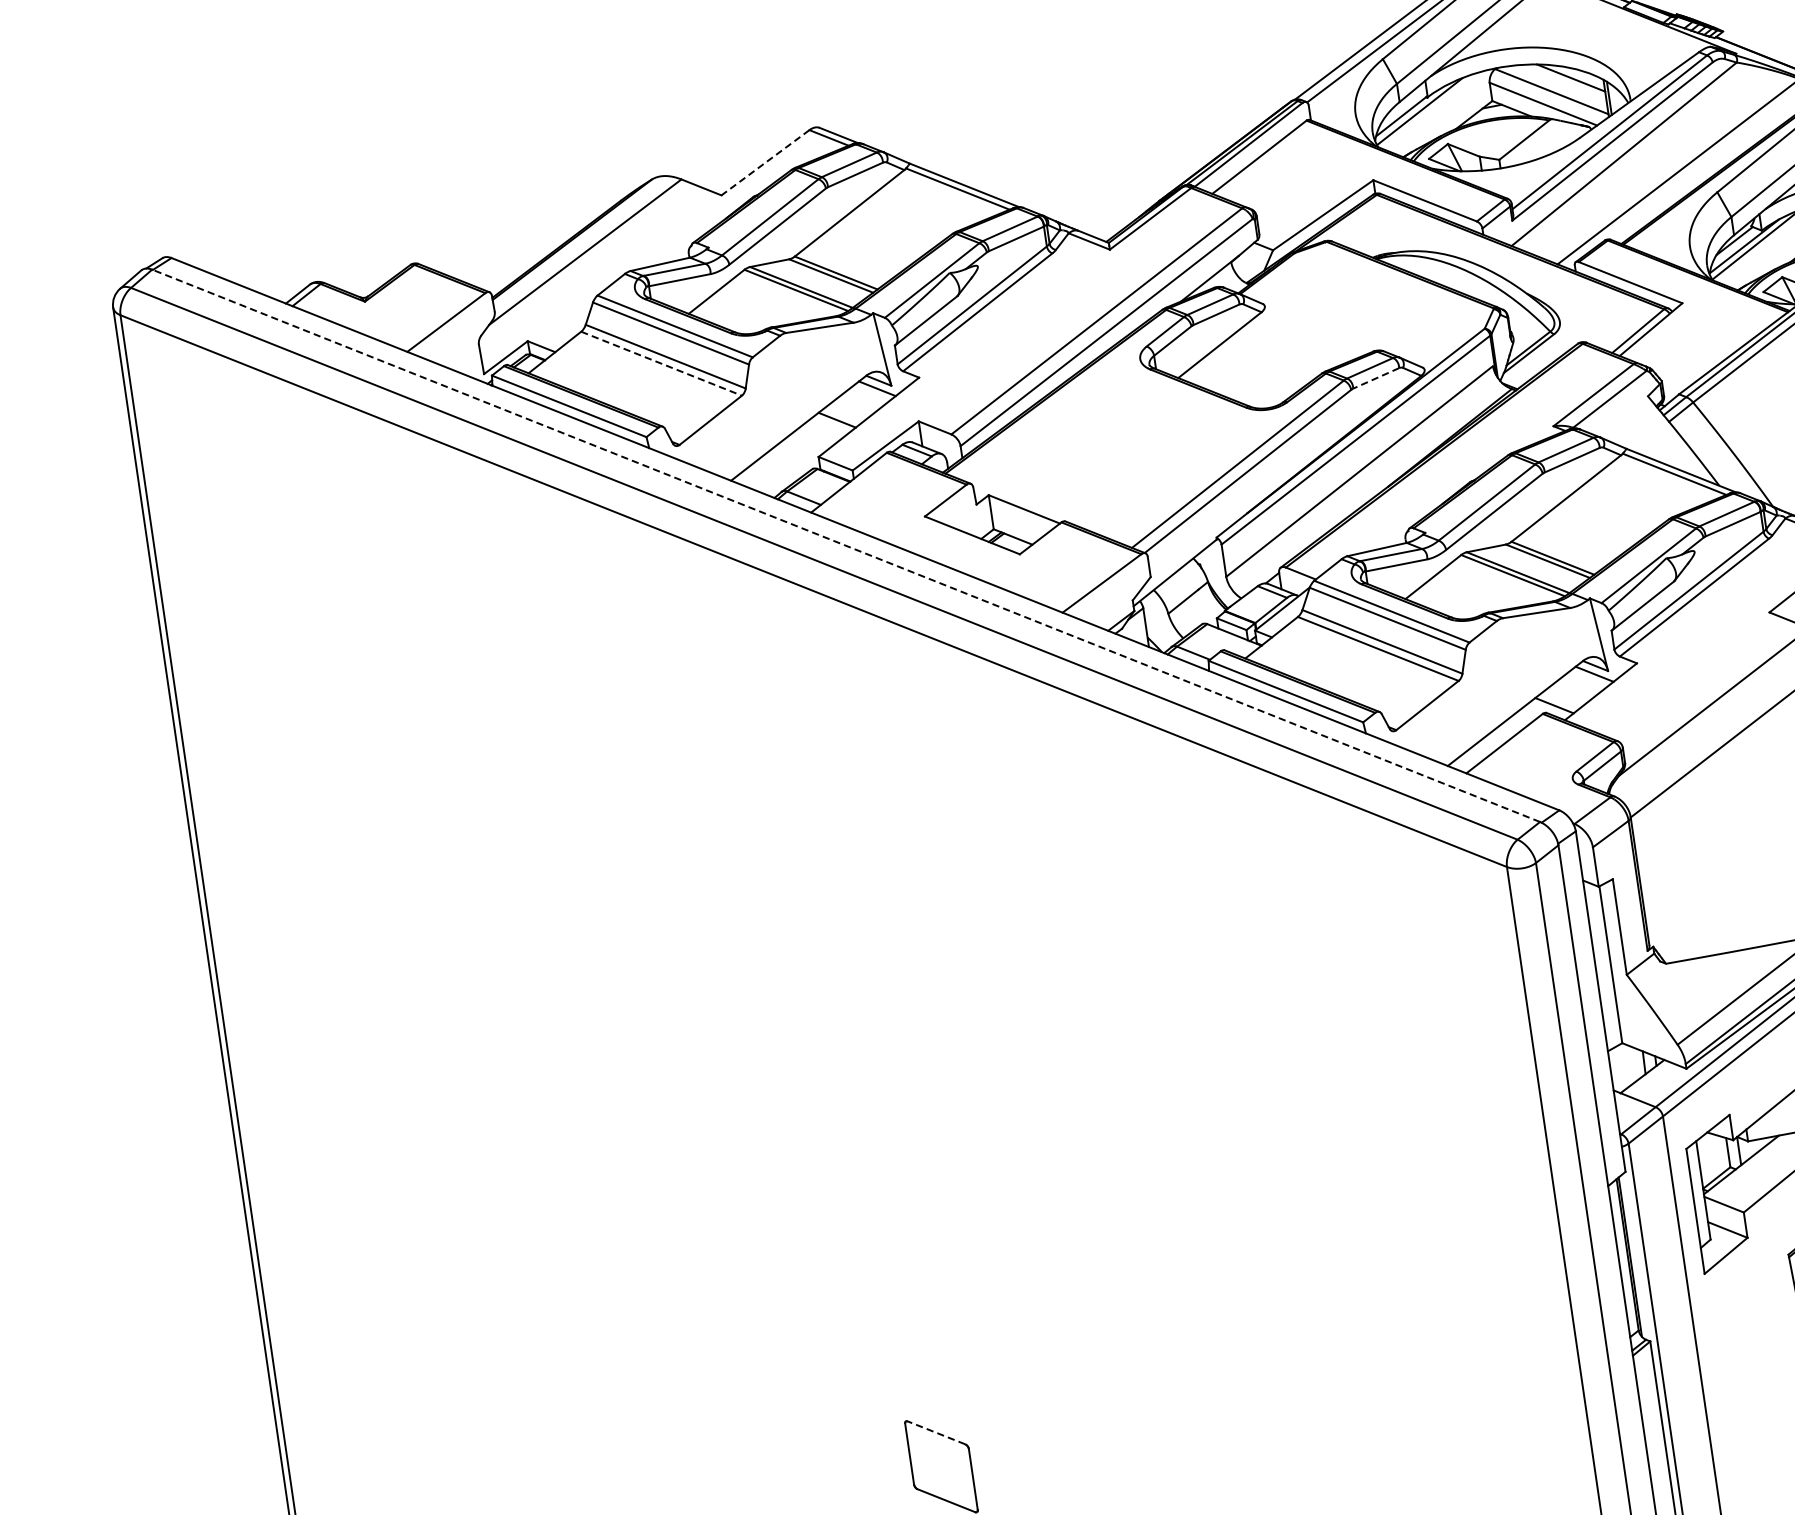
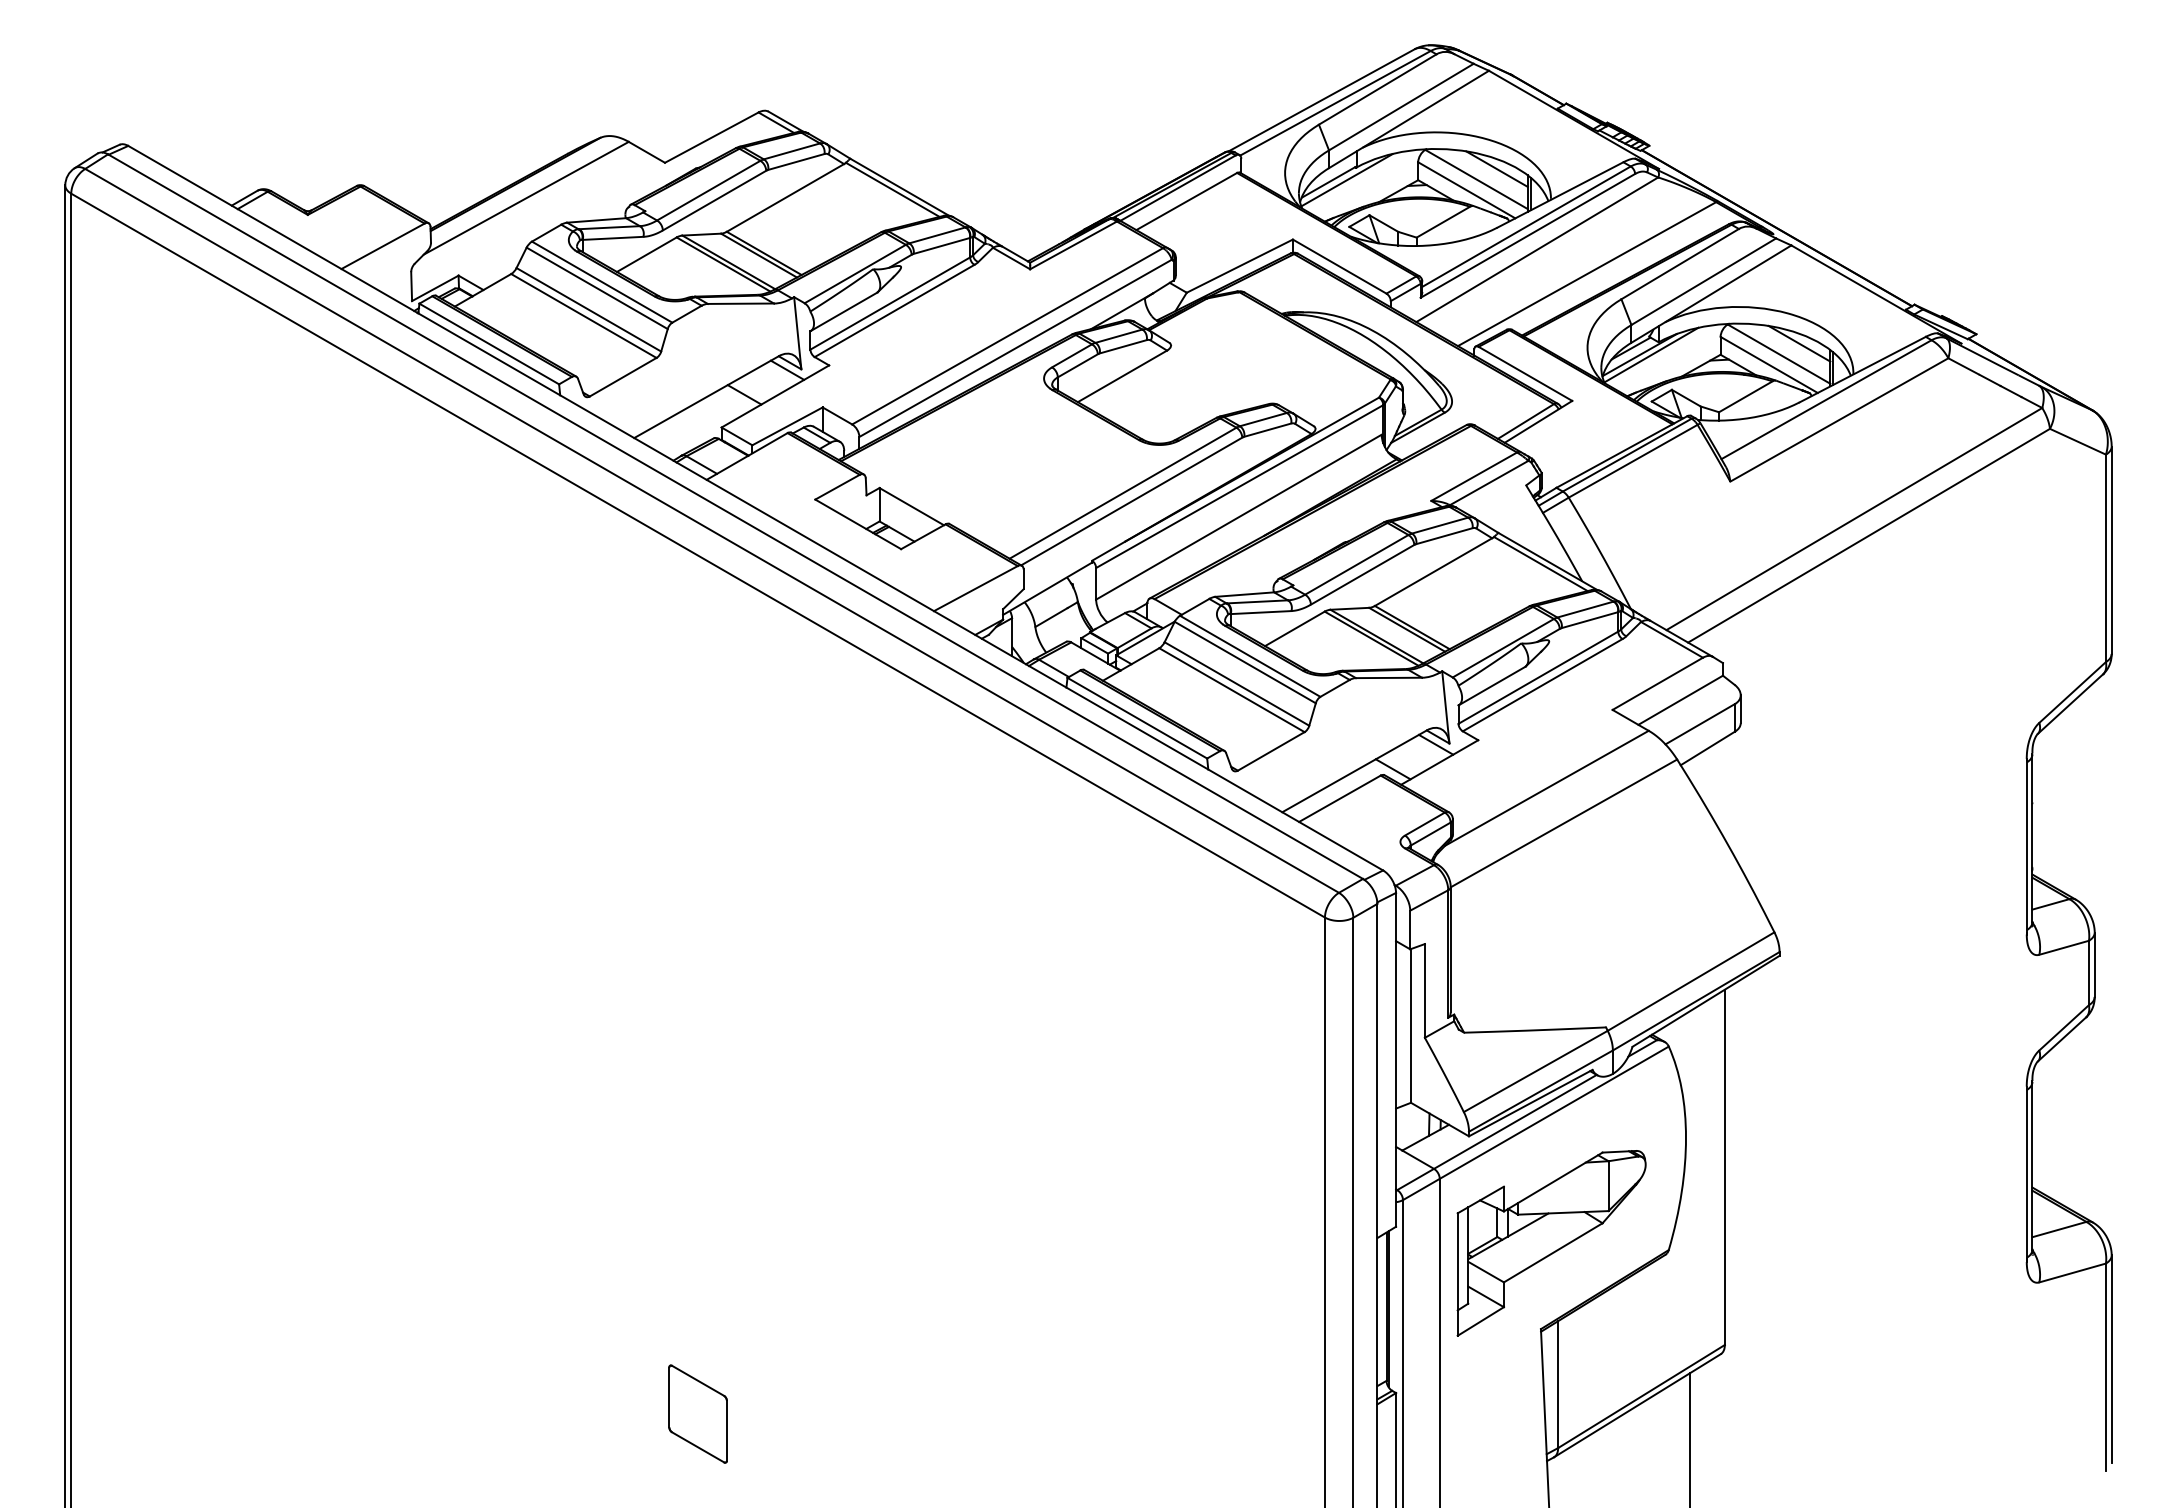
line: (765, 162) -> (711, 137), dashed -> solid
line: (661, 364) -> (583, 316), dashed -> solid
line: (1375, 378) -> (1267, 430), dashed -> solid
line: (846, 545) -> (735, 516), dashed -> solid
line: (936, 1432) -> (698, 1380), dashed -> solid

